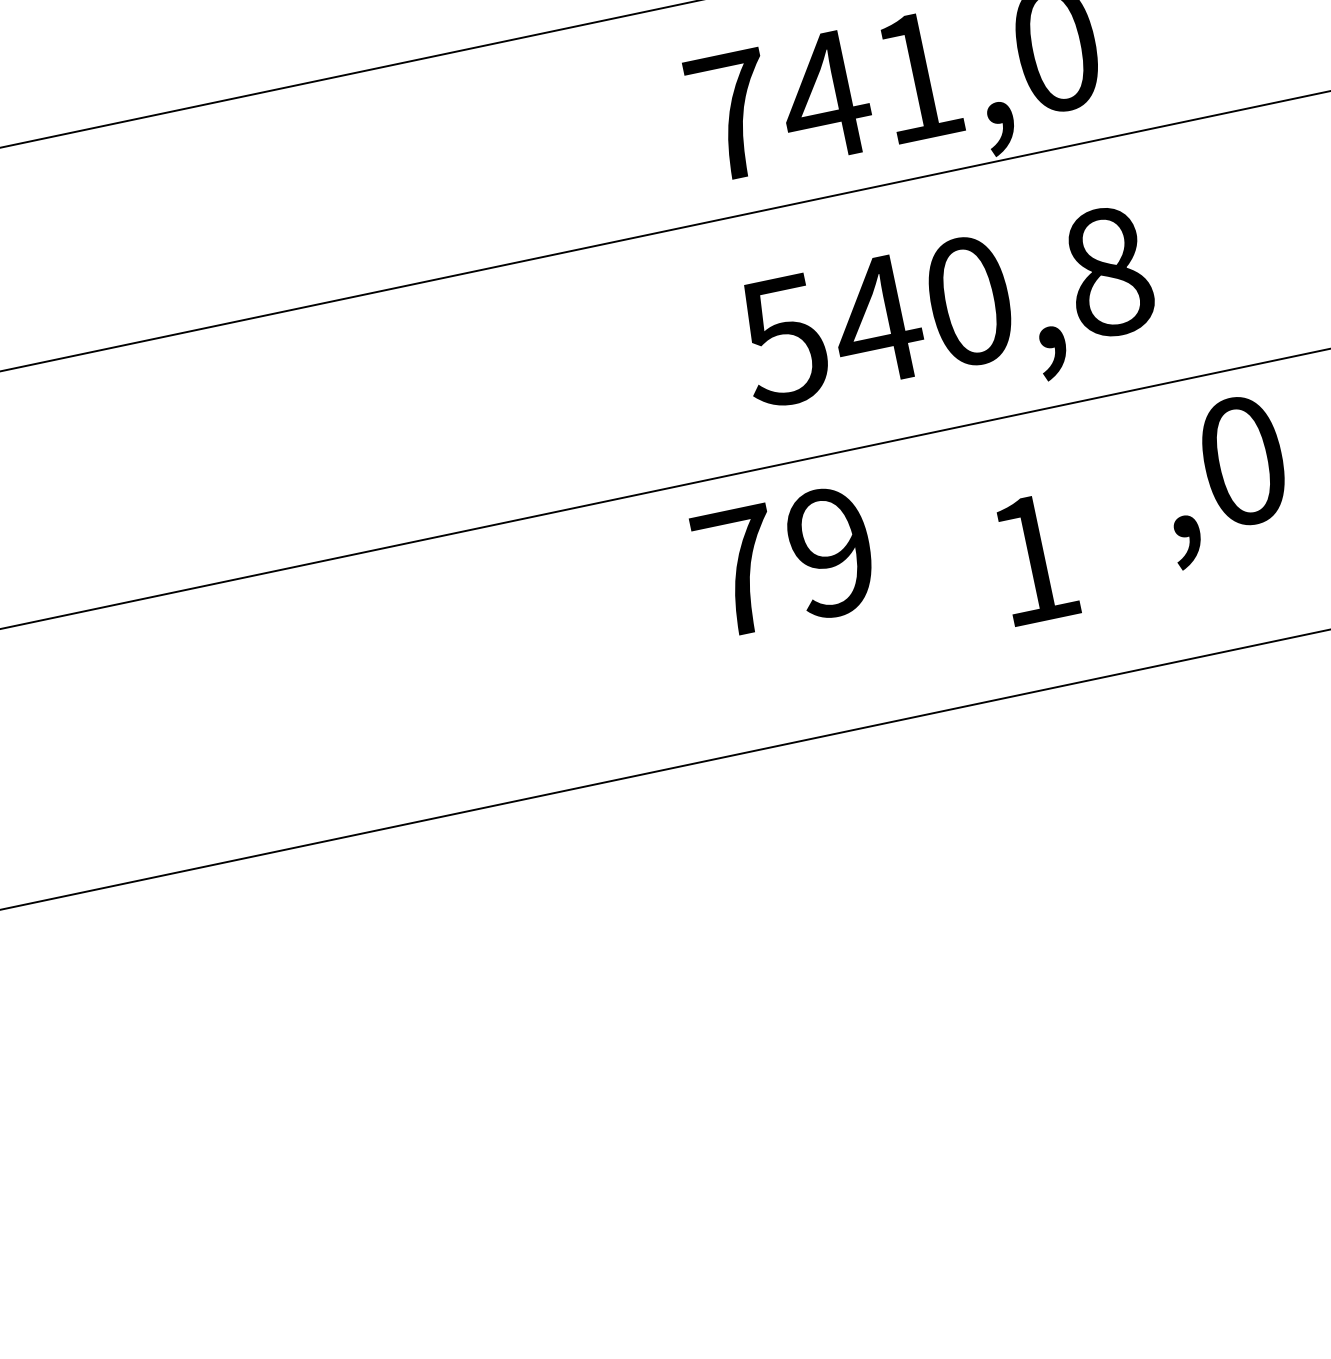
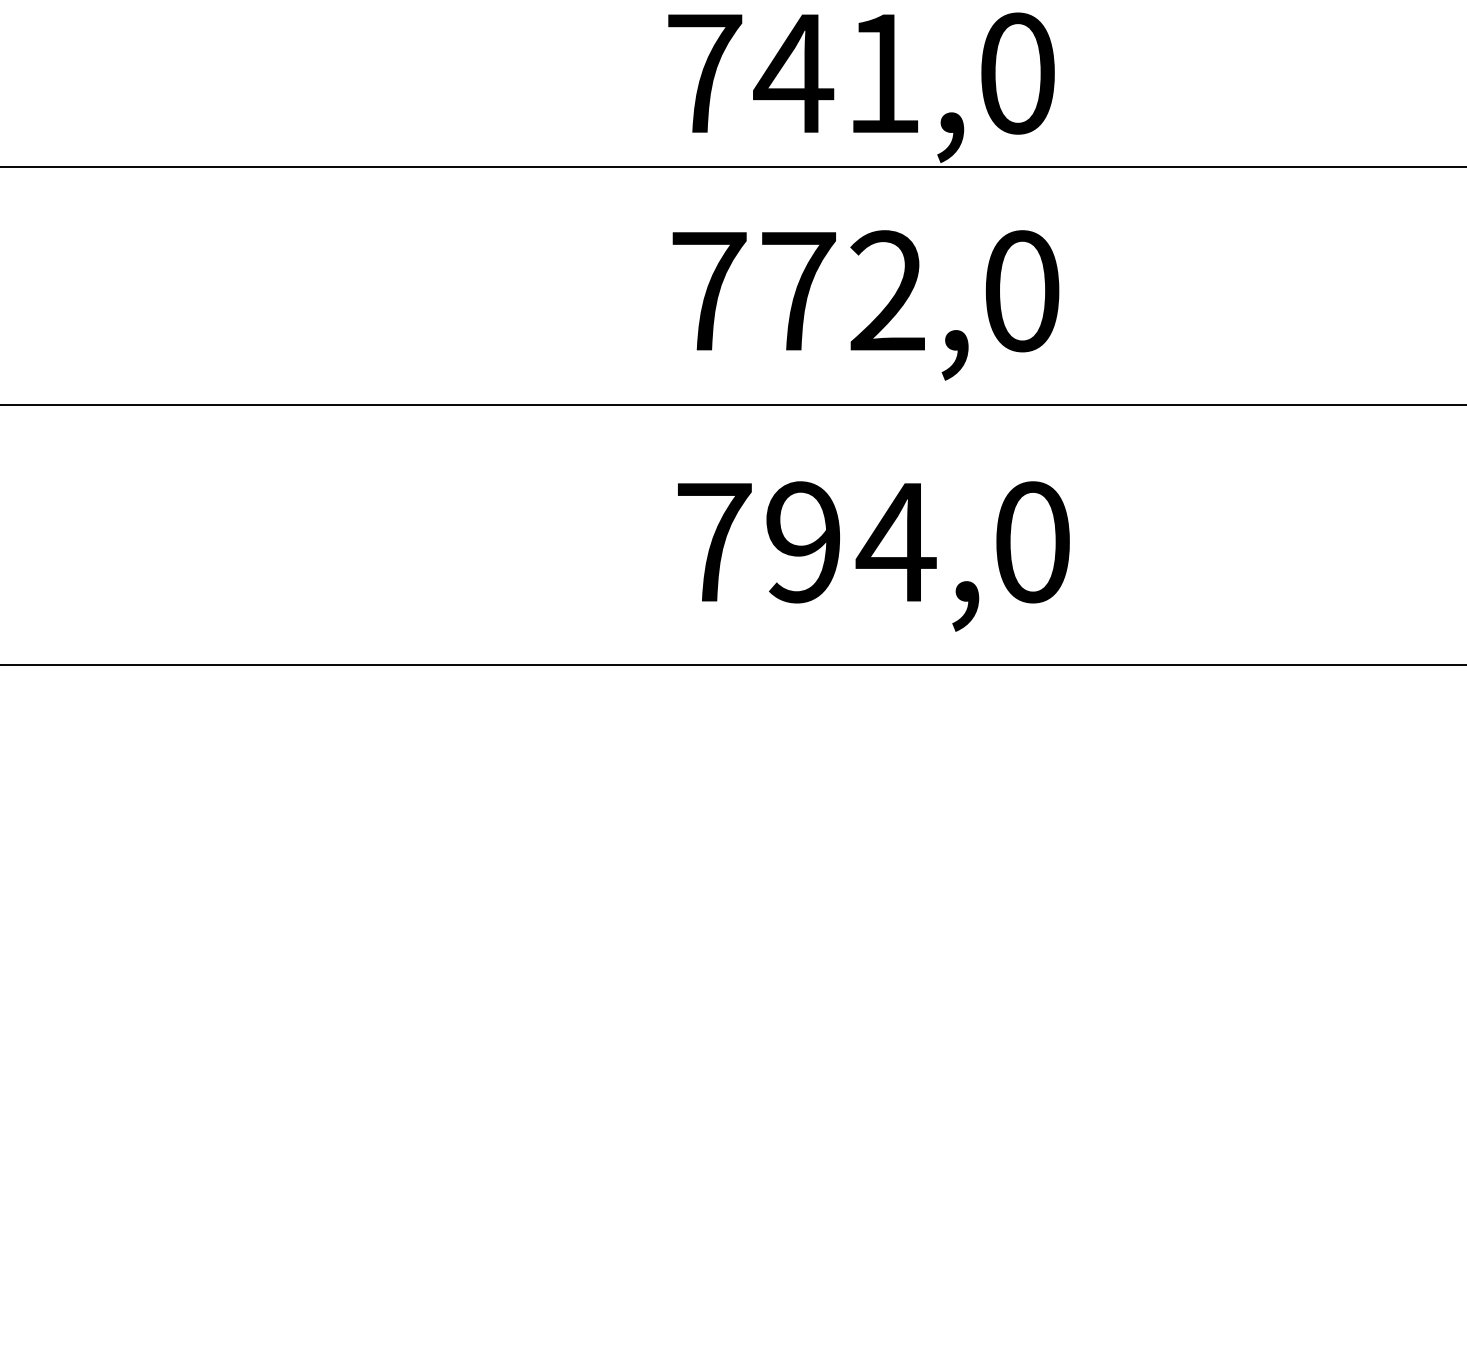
text: (945, 306) -> (864, 291), 540,8 -> 772,0
text: (1223, 480) -> (1010, 556), moved
text: (1032, 559) -> (895, 542), 1 -> 4
text: (785, 562) -> (758, 542), moved

